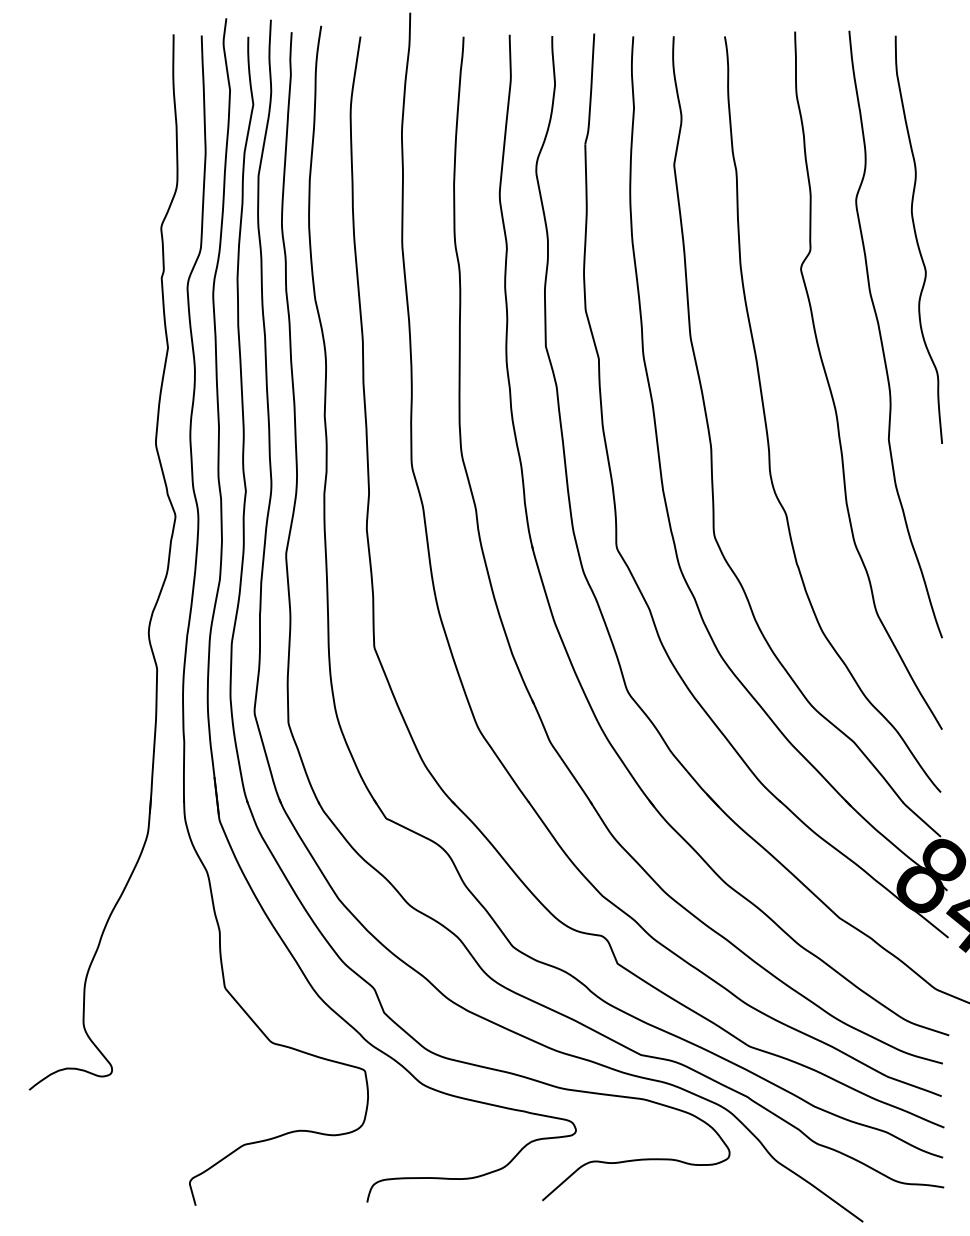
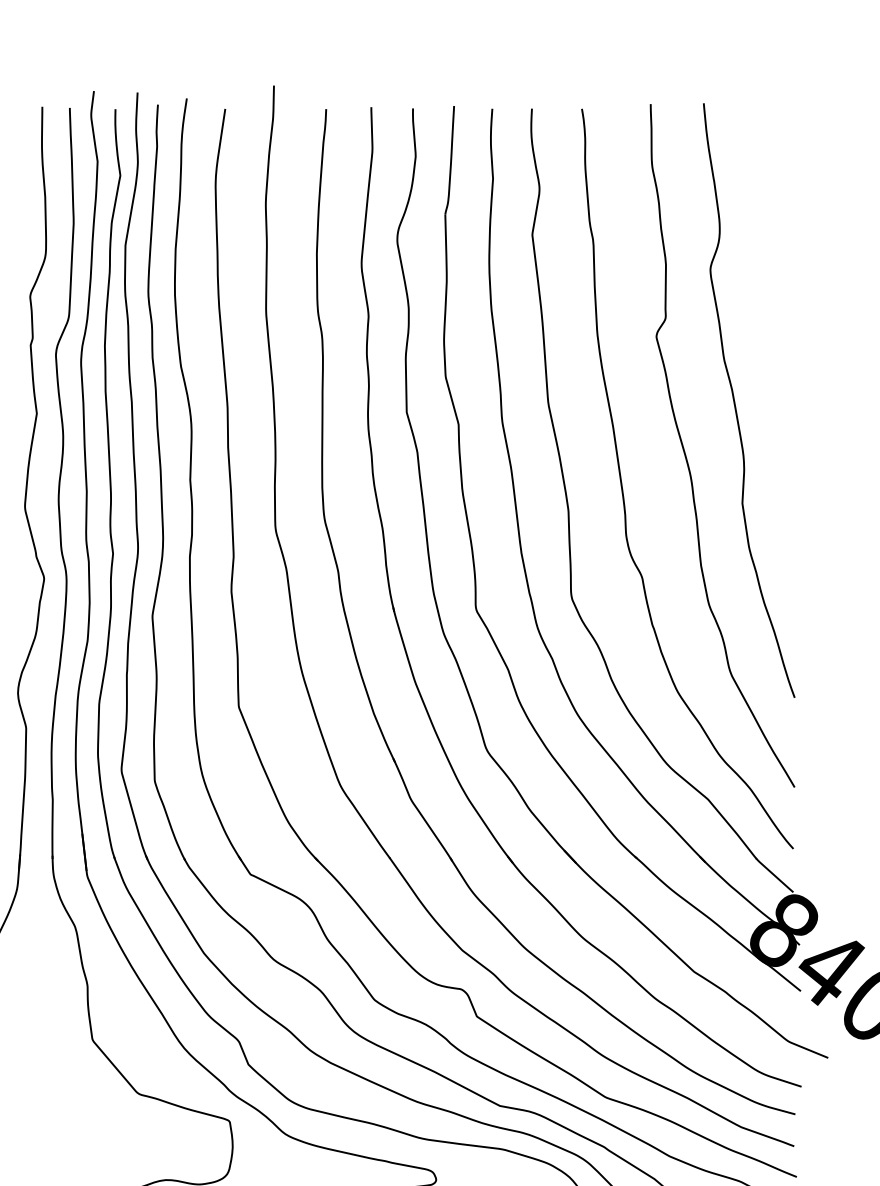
curve: (917, 239) -> (770, 307), removed

